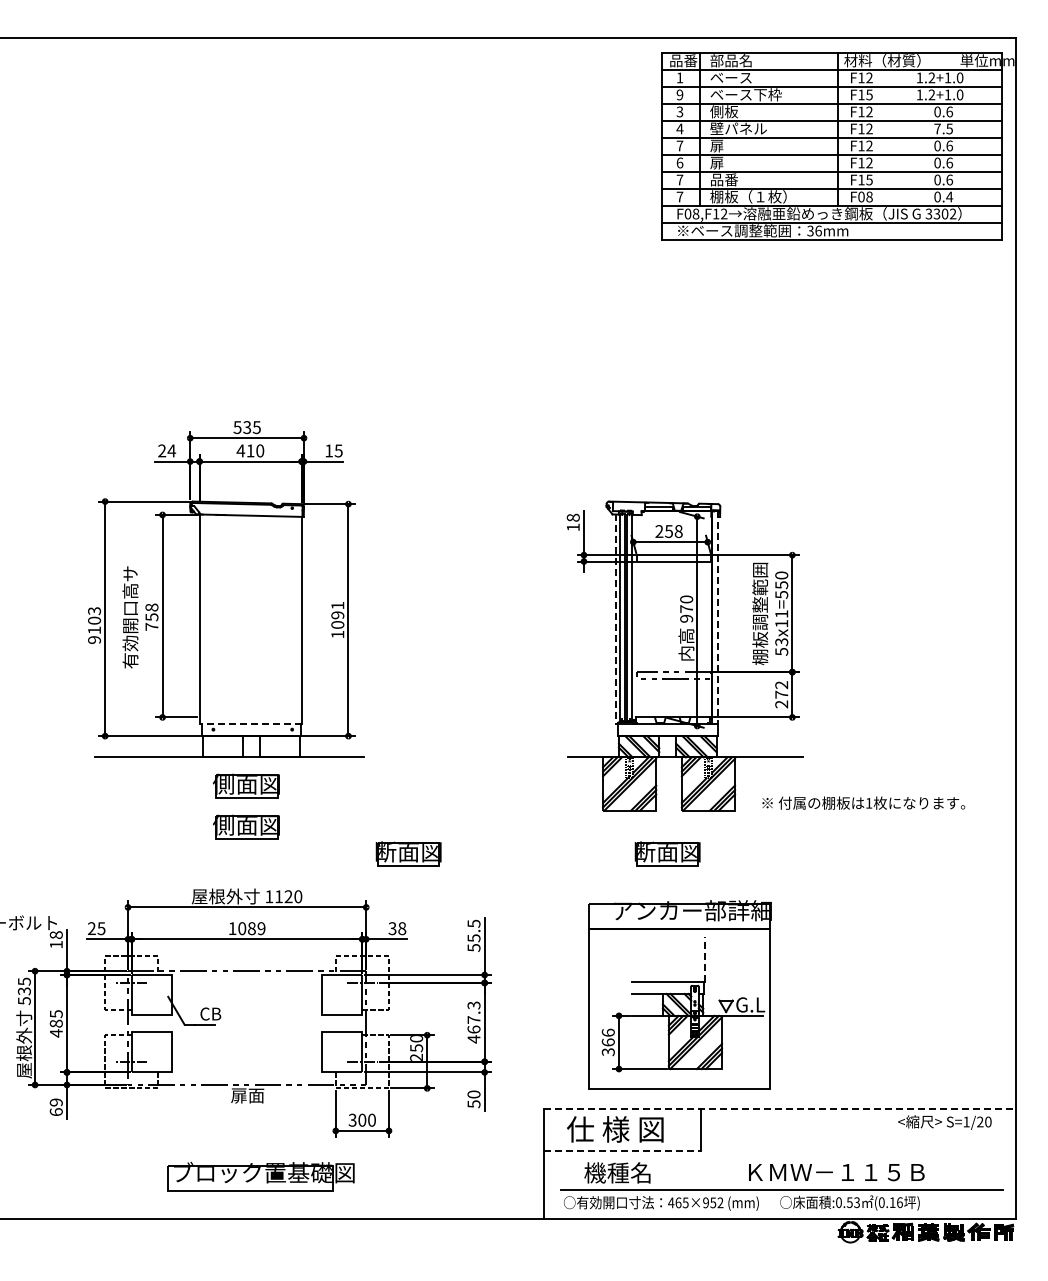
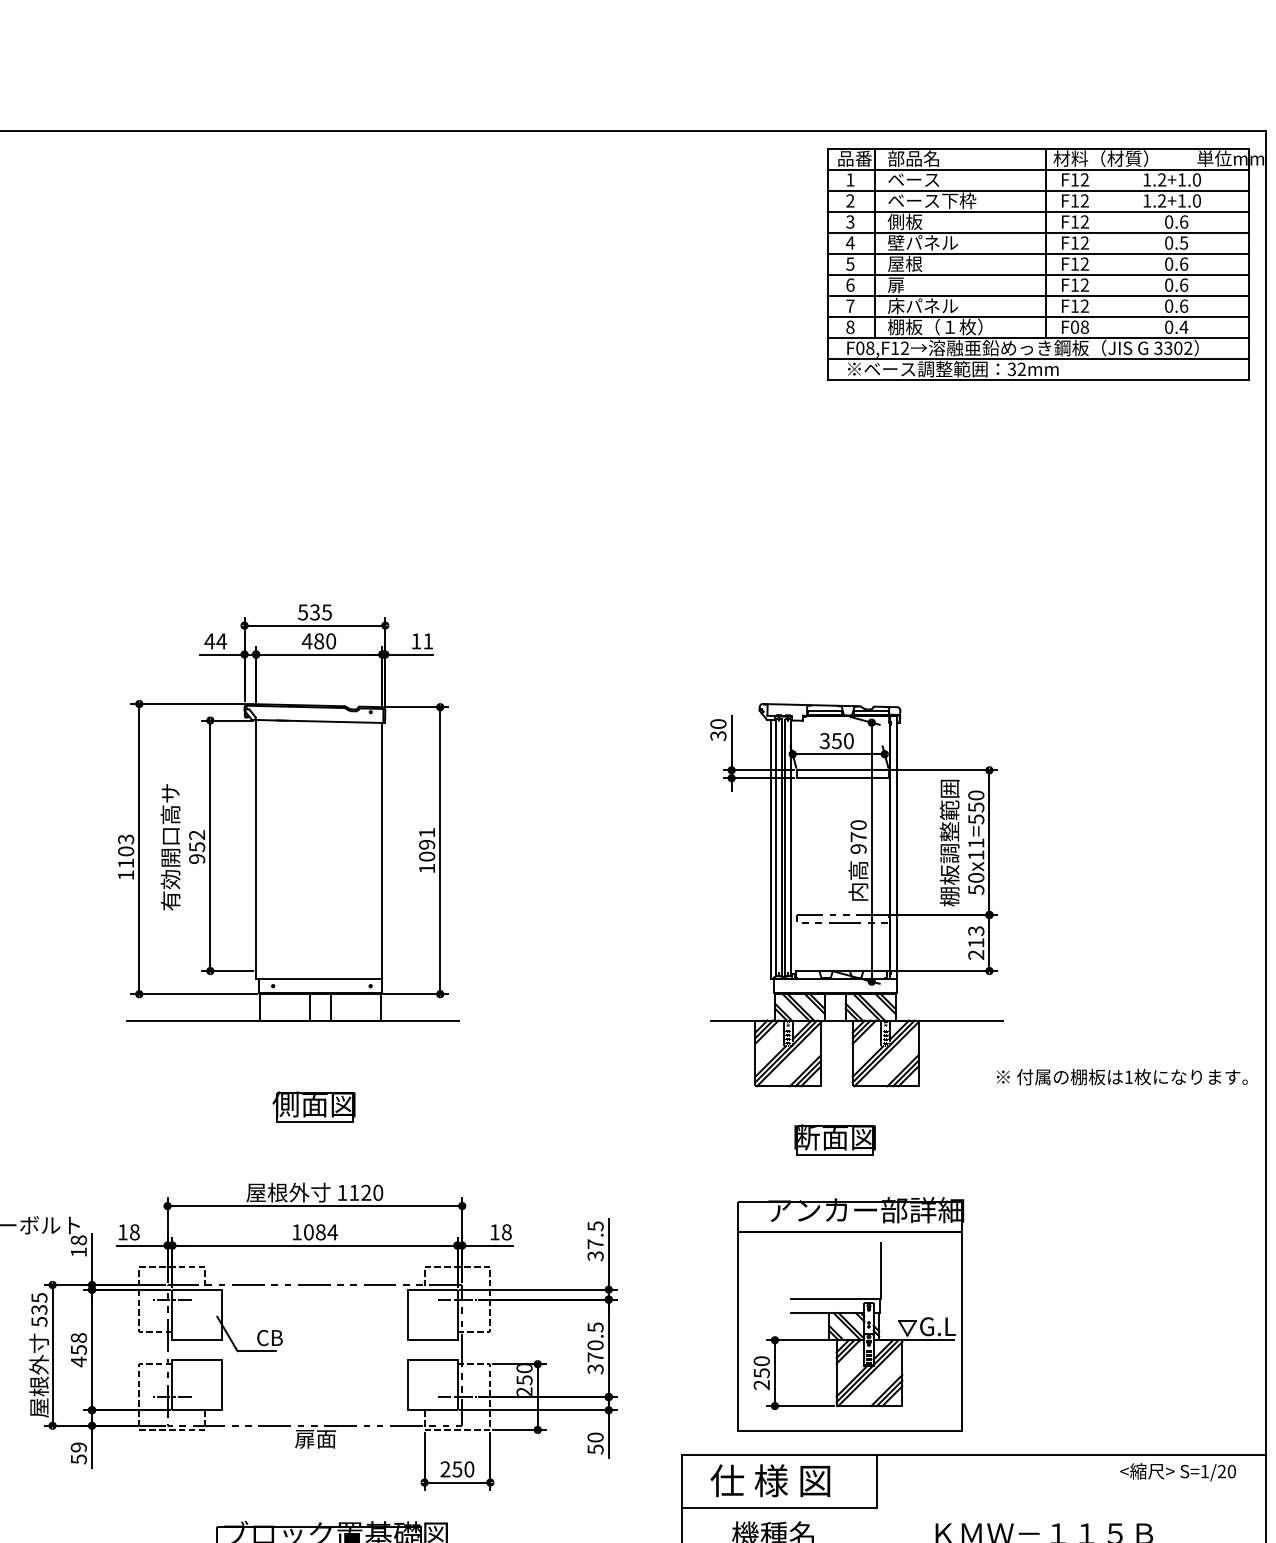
text: (869, 94) -> (1084, 200), F15 -> F12
text: (679, 95) -> (849, 201), 9 -> 2
text: (937, 128) -> (1168, 242), 7.5 -> 0.5
text: (679, 145) -> (849, 263), 7 -> 5
text: (723, 145) -> (904, 263), 扉 -> 屋根
text: (738, 179) -> (922, 305), 品番 -> 床パネル
text: (869, 179) -> (1084, 305), F15 -> F12
text: (679, 196) -> (849, 326), 7 -> 8
text: (818, 230) -> (1021, 368), 36mm -> 32mm
text: (161, 450) -> (208, 640), 24 -> 44
text: (250, 450) -> (319, 640), 410 -> 480
text: (338, 450) -> (427, 640), 15 -> 11
text: (572, 522) -> (717, 729), 18 -> 30
text: (668, 531) -> (836, 741), 258 -> 350
text: (151, 616) -> (196, 846), 758 -> 952
line: (717, 618) -> (896, 848), dashed -> solid
line: (615, 619) -> (770, 849), dashed -> solid
text: (94, 639) -> (126, 874), 9103 -> 1103
text: (781, 642) -> (975, 878), 53x11=550 -> 50x11=550
text: (781, 689) -> (975, 936), 272 -> 213
line: (250, 723) -> (319, 978), dashed -> solid
part: (246, 785) -> (314, 1055), removed
text: (863, 802) -> (1121, 1076), moved
part: (408, 853) -> (514, 1139), removed
text: (96, 928) -> (128, 1232), 25 -> 18
text: (261, 928) -> (332, 1232), 1089 -> 1084
text: (392, 928) -> (494, 1232), 38 -> 18
text: (473, 942) -> (594, 1249), 55.5 -> 37.5
line: (704, 959) -> (880, 1270), dashed -> solid
text: (55, 1018) -> (77, 1343), 485 -> 458
text: (473, 1022) -> (594, 1348), 467.3 -> 370.5
text: (607, 1042) -> (760, 1373), 366 -> 250
line: (780, 1108) -> (974, 1454), dashed -> solid
text: (55, 1112) -> (77, 1459), 69 -> 59
text: (357, 1119) -> (451, 1468), 300 -> 250
line: (622, 1151) -> (779, 1508), dashed -> solid

